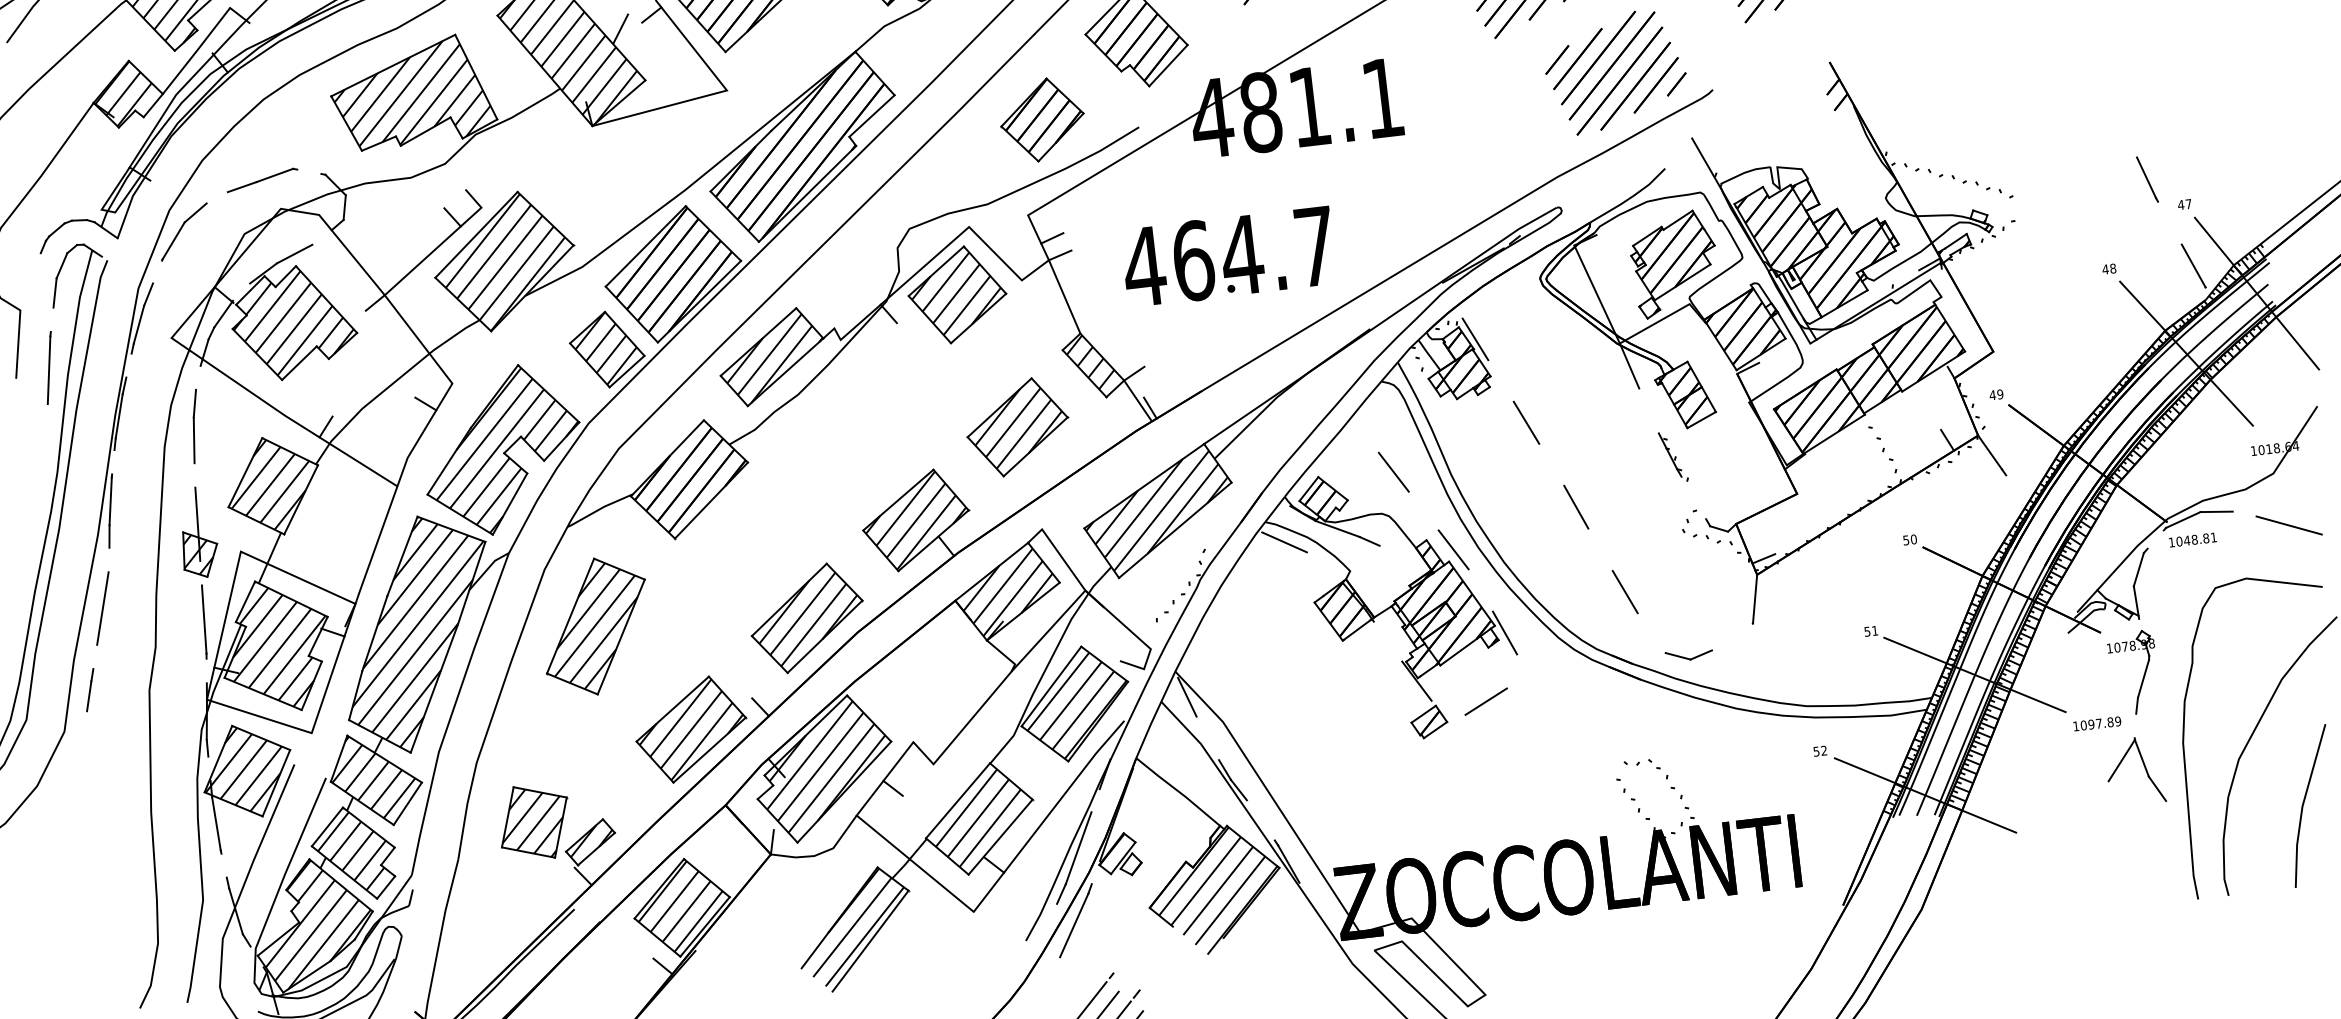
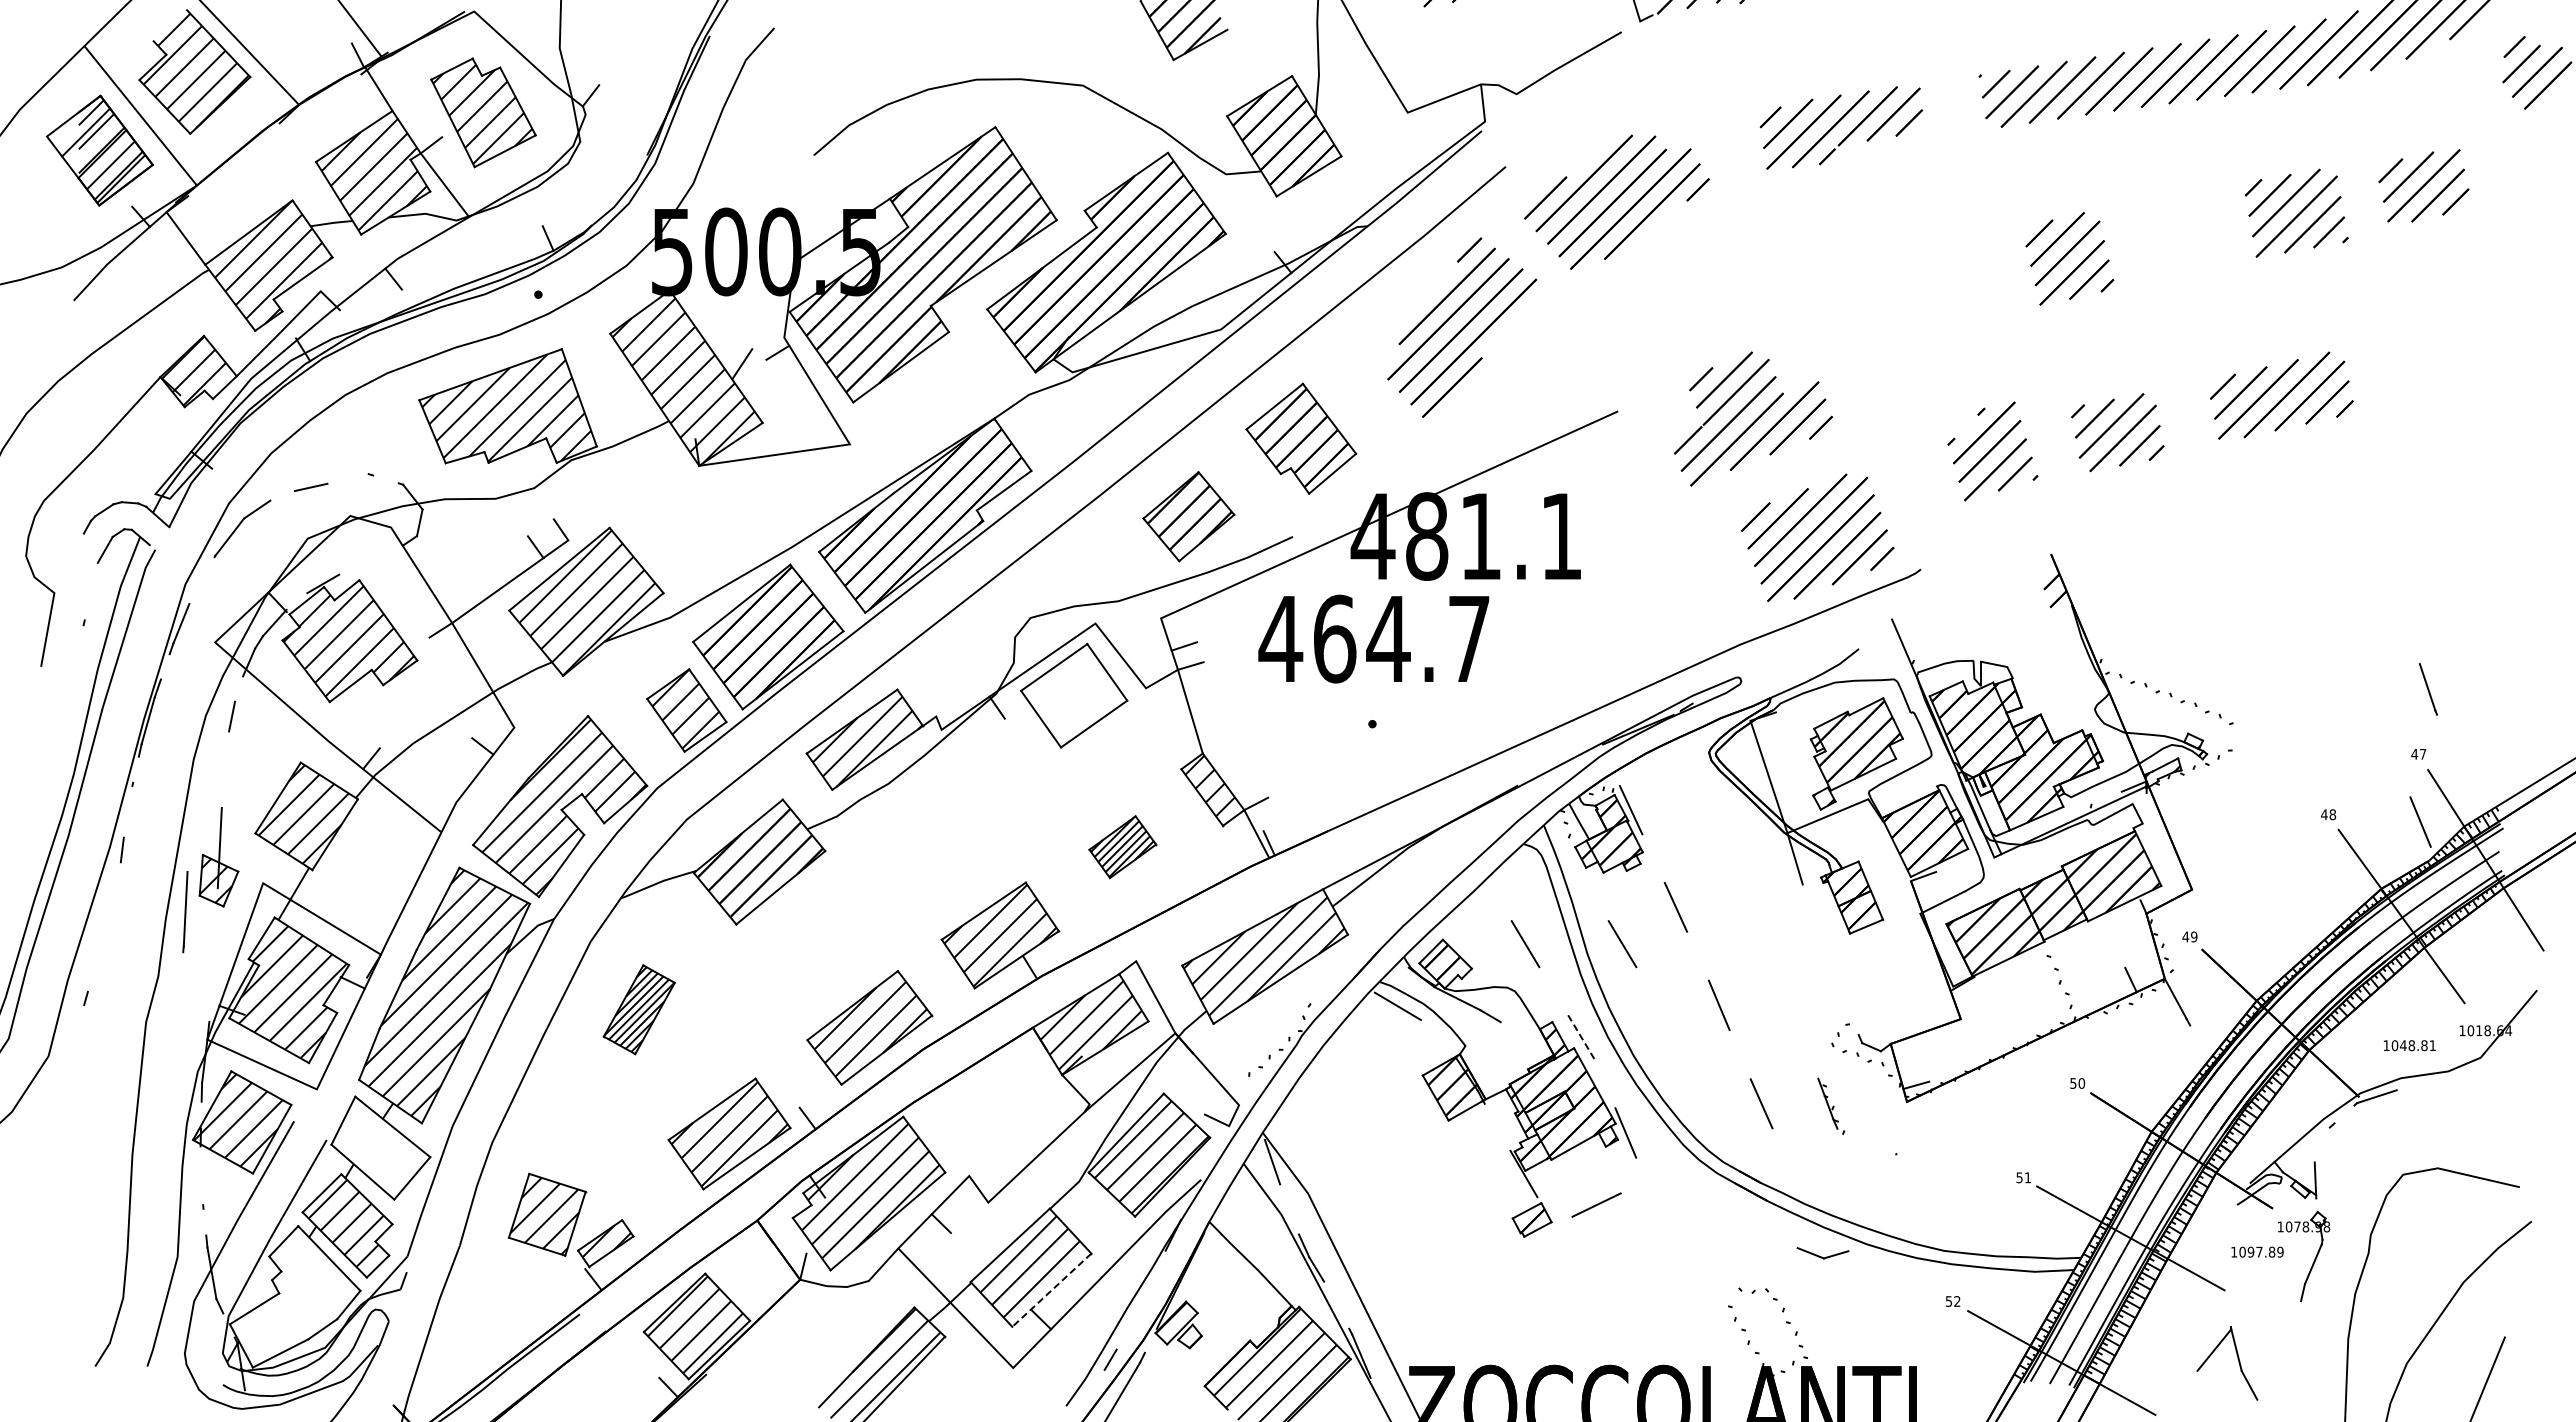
line: (274, 175) -> (347, 478), removed
line: (2146, 179) -> (2427, 689), moved
line: (294, 253) -> (359, 566), removed
text: (1228, 256) -> (1373, 638), moved
line: (54, 293) -> (93, 578), removed
line: (148, 293) -> (195, 591), removed
hatch: (956, 293) -> (1073, 694), removed
line: (48, 370) -> (77, 661), removed
part: (1017, 426) -> (1122, 846), size x0.6
line: (194, 440) -> (226, 756), removed
part: (1673, 456) -> (1831, 1105), moved
line: (1481, 462) -> (1622, 944), added
line: (110, 500) -> (127, 811), removed
line: (2215, 511) -> (2413, 1091), removed
line: (2288, 525) -> (2490, 1116), removed
text: (2192, 539) -> (2409, 1045), moved
line: (1453, 550) -> (1580, 1036), solid -> dashed
line: (2138, 569) -> (2321, 1144), removed
line: (1754, 598) -> (1901, 1127), removed
line: (102, 608) -> (105, 927), removed
line: (204, 622) -> (185, 912), moved
part: (596, 626) -> (639, 1009), size x0.6
part: (1688, 655) -> (1822, 1253), moved
line: (88, 695) -> (79, 1020), removed
text: (2097, 723) -> (2257, 1251), moved
part: (2143, 766) -> (2237, 1359), moved
hatch: (373, 776) -> (378, 1144), removed
line: (216, 823) -> (201, 1175), removed
line: (1000, 837) -> (1051, 1290), solid -> dashed
line: (1077, 847) -> (1134, 1311), removed
hatch: (316, 922) -> (297, 1295), removed

